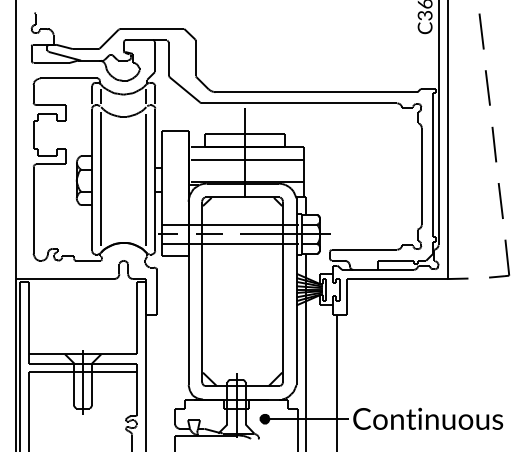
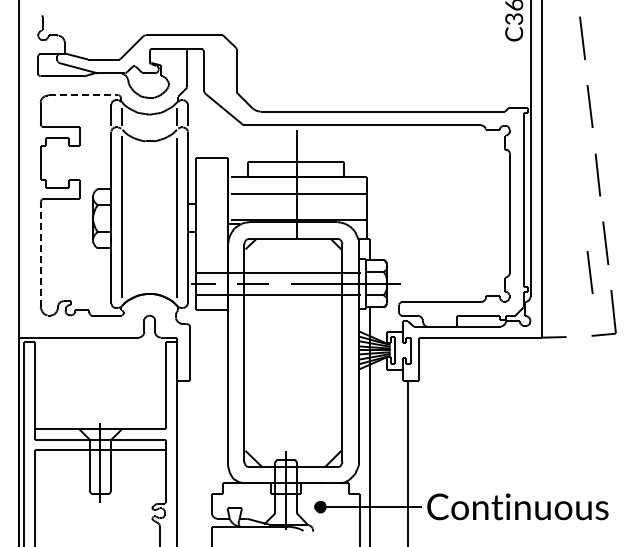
line: (69, 78) -> (83, 94), solid -> dashed
line: (33, 210) -> (40, 254), solid -> dashed
line: (487, 225) -> (589, 272), added

